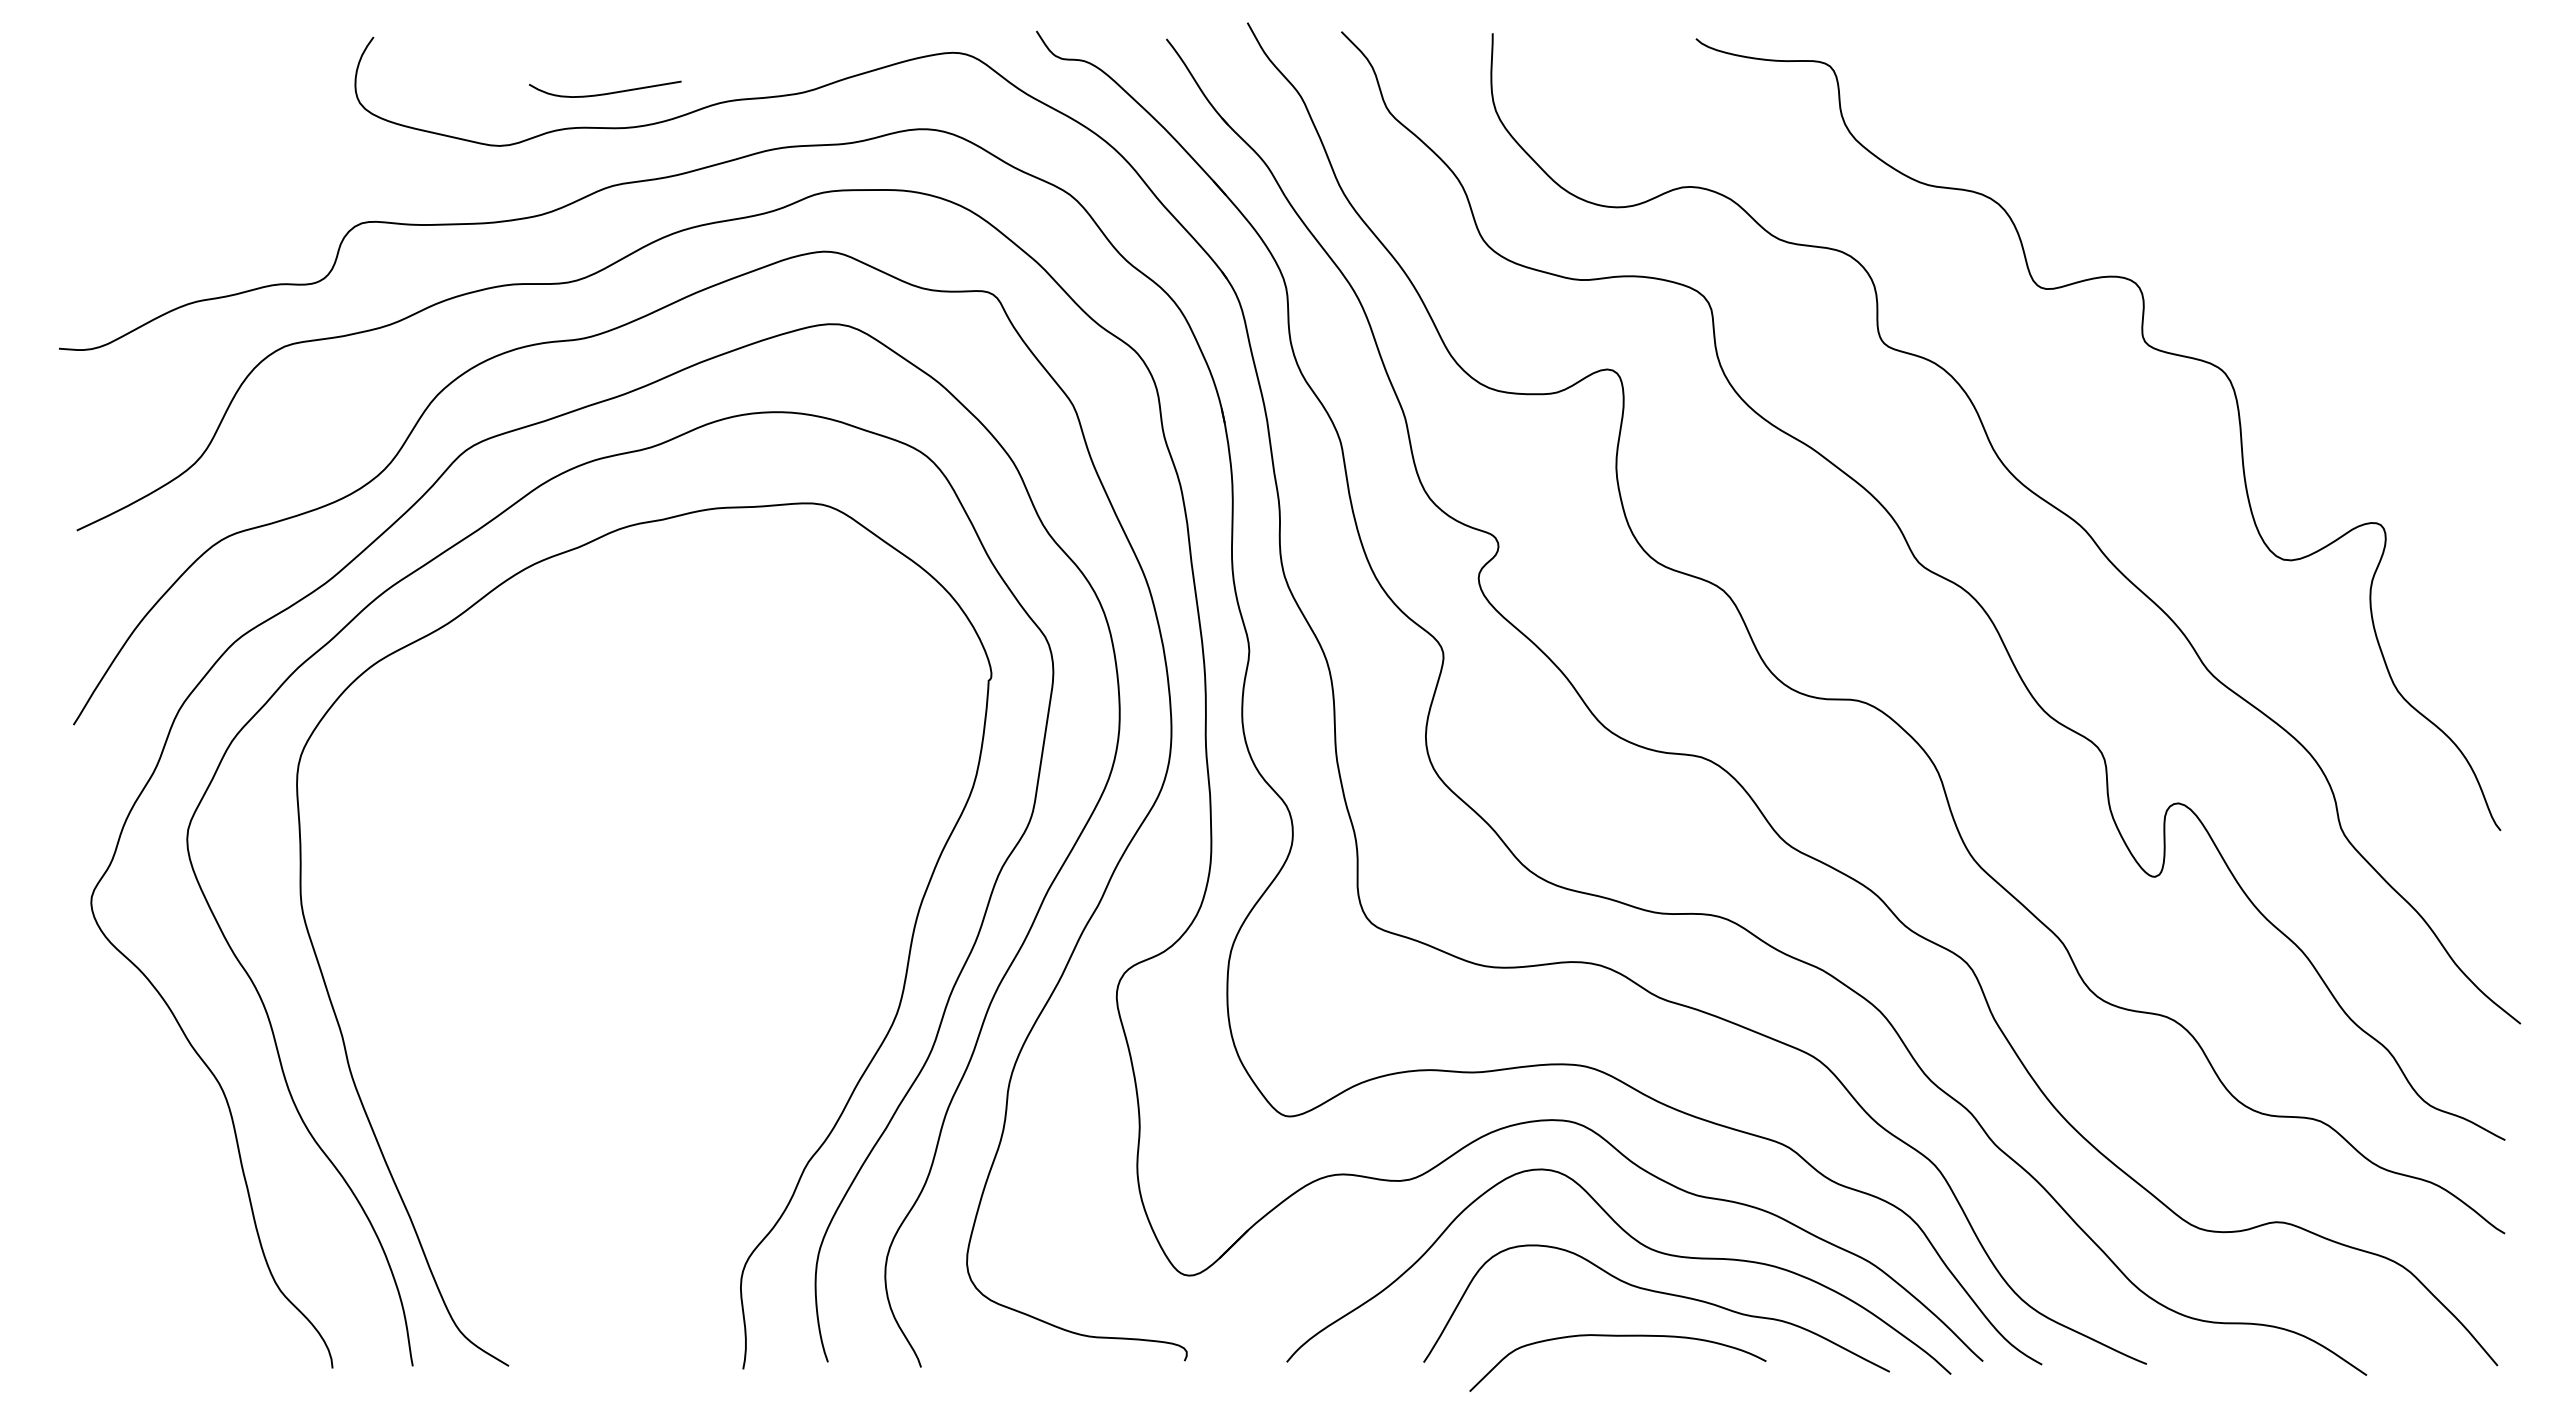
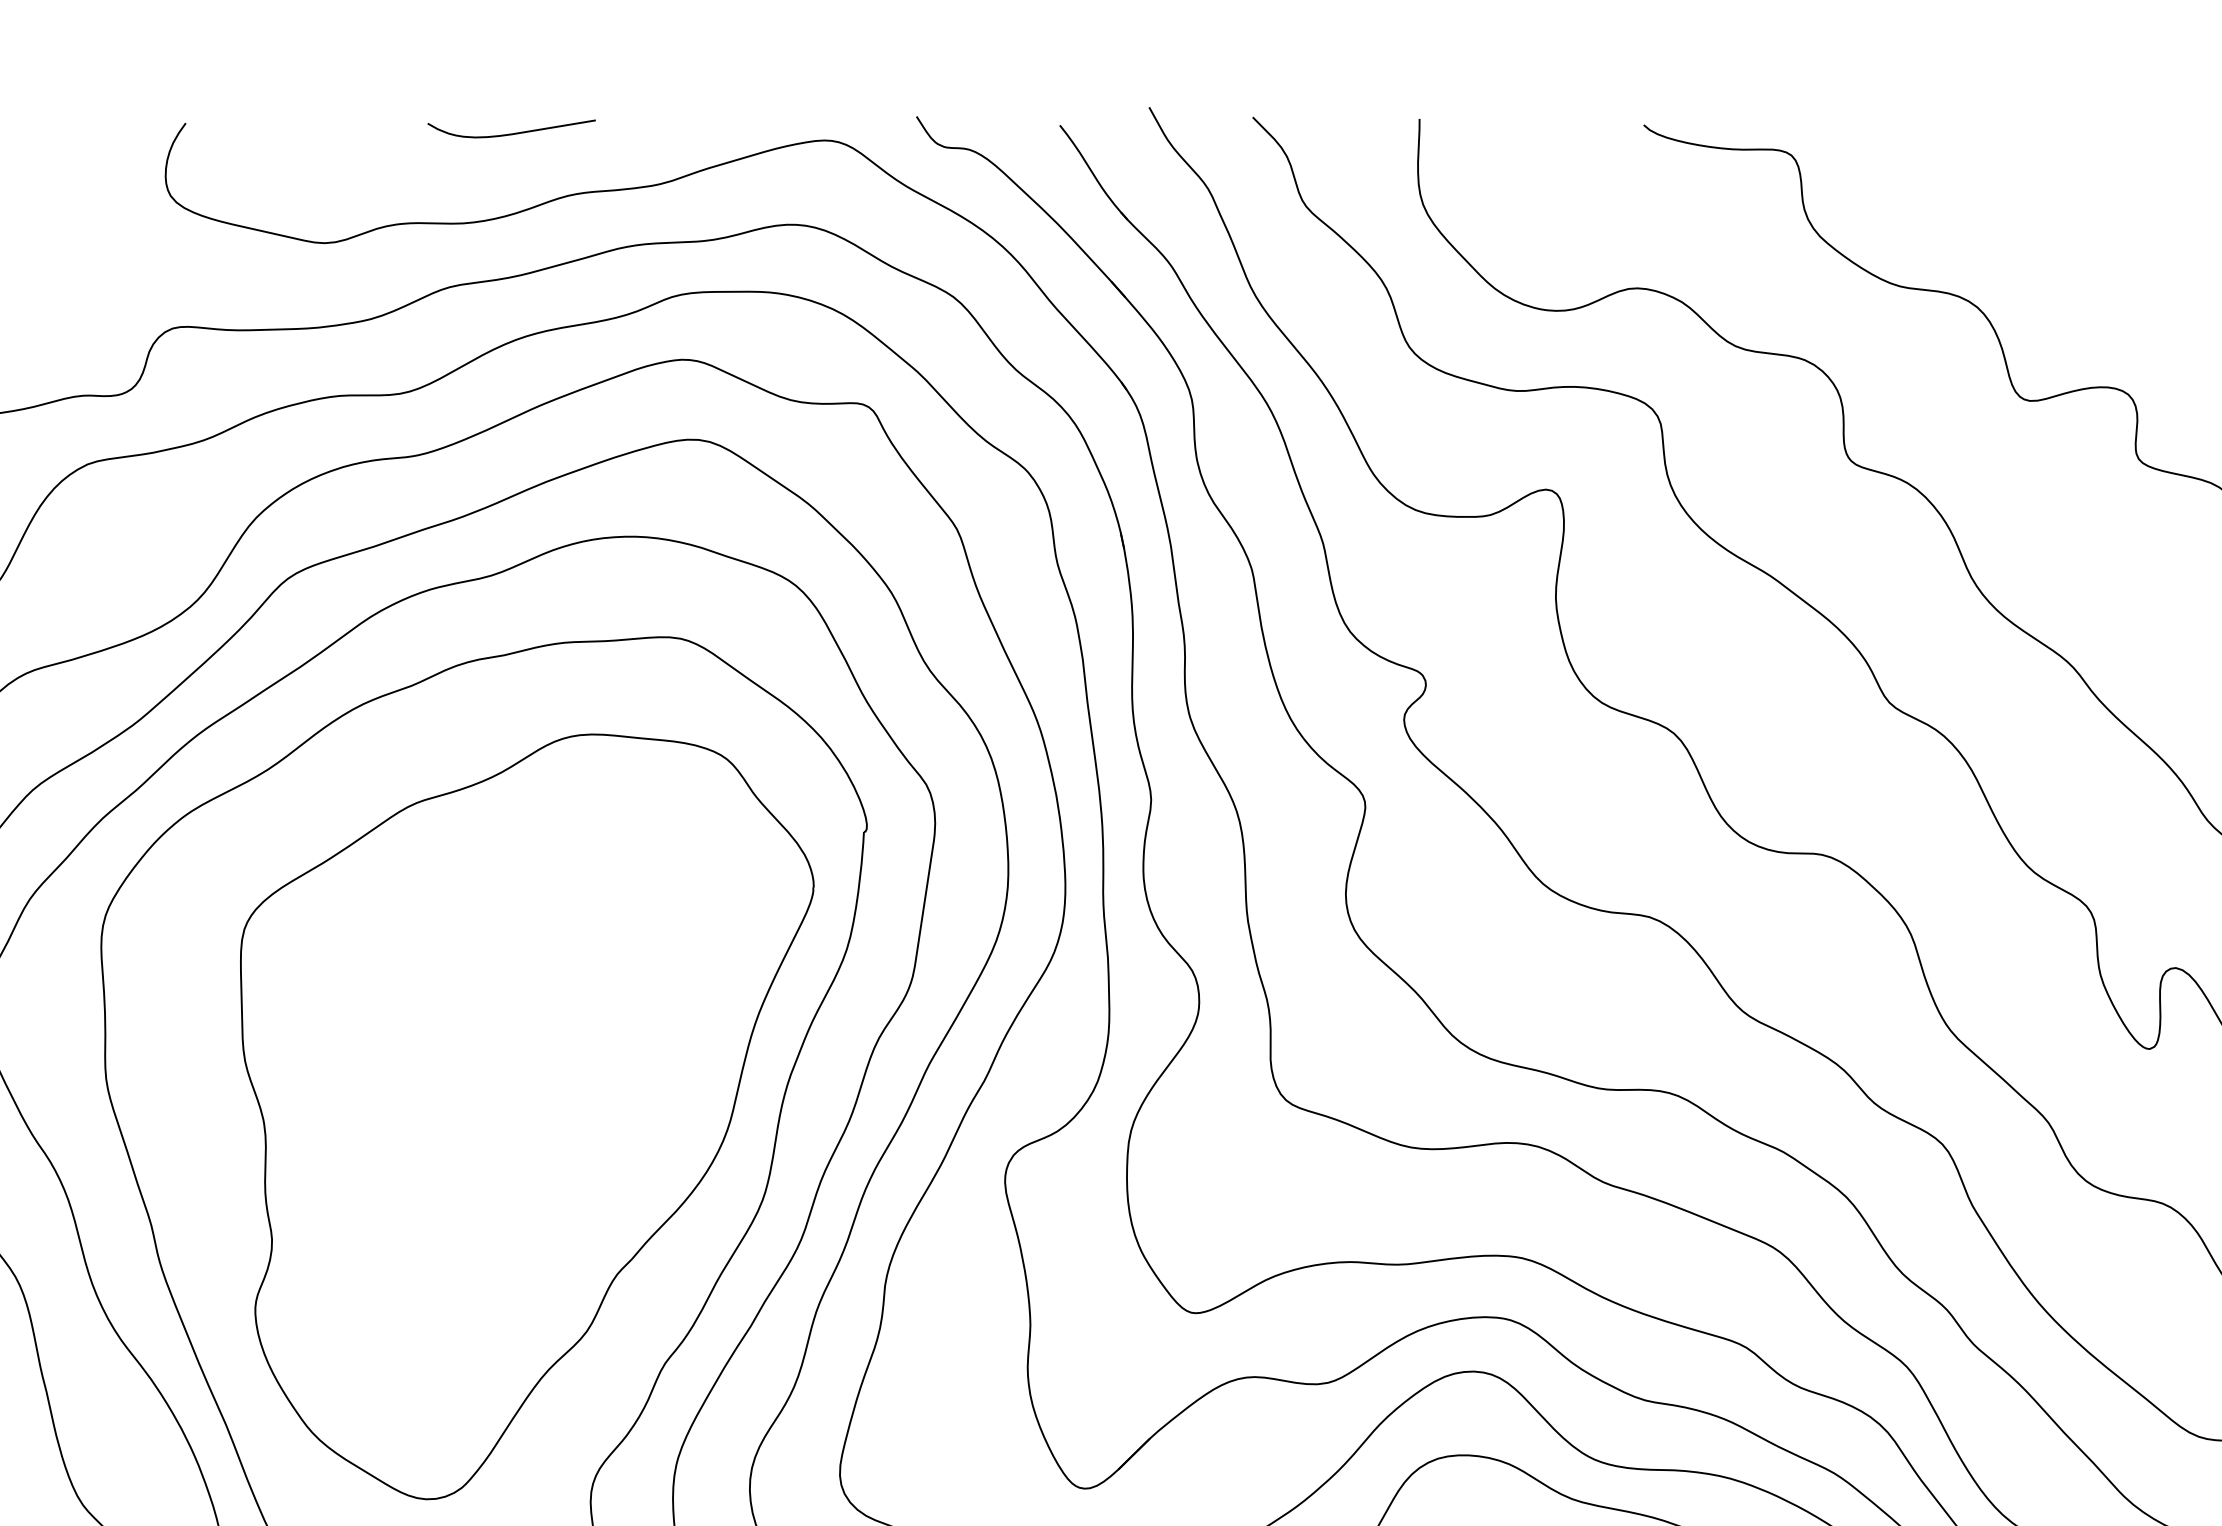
curve: (608, 92) -> (515, 132), moved
part: (683, 938) -> (527, 1116), added

